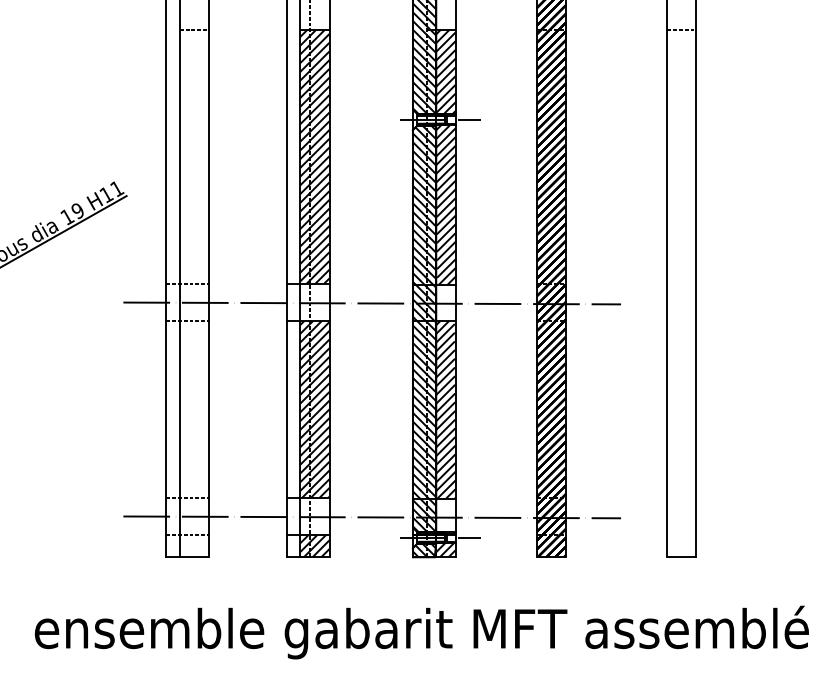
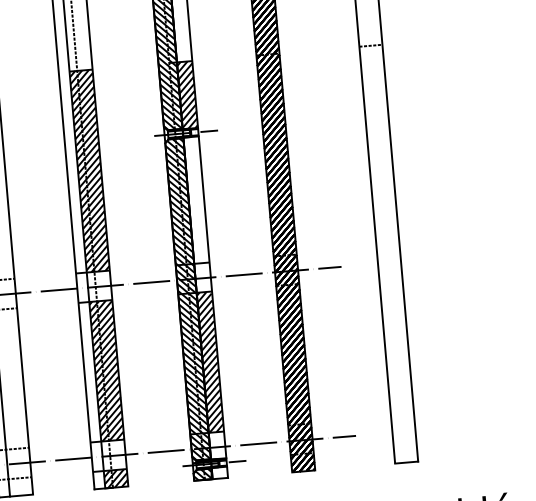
hatch: (446, 204) -> (196, 199), removed
hatch: (445, 550) -> (219, 473), removed

